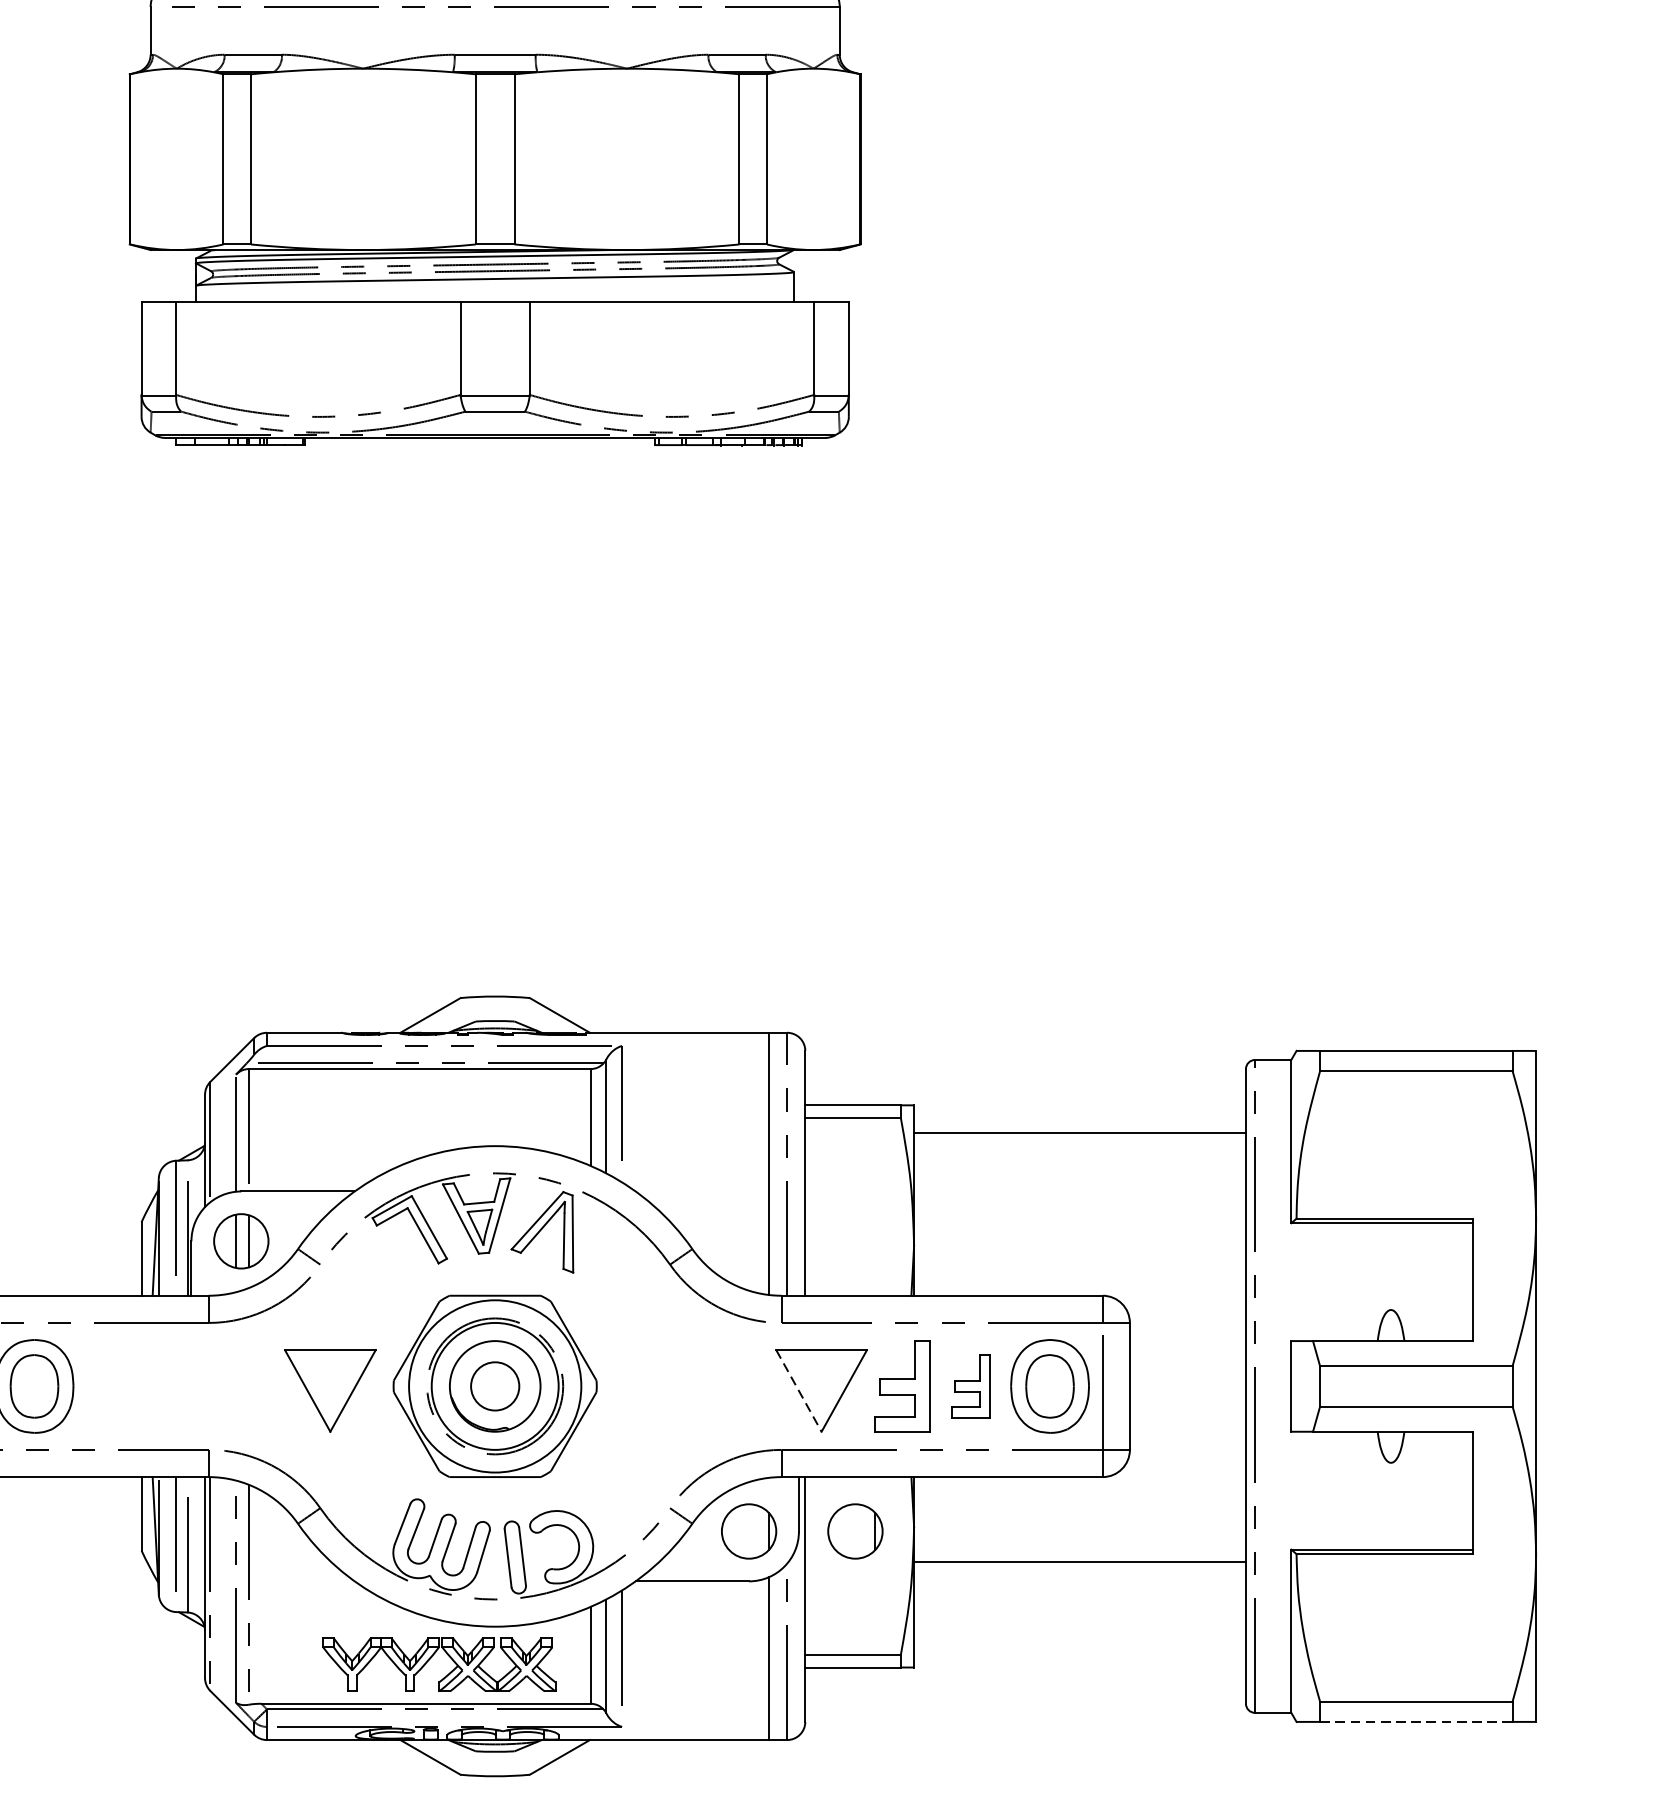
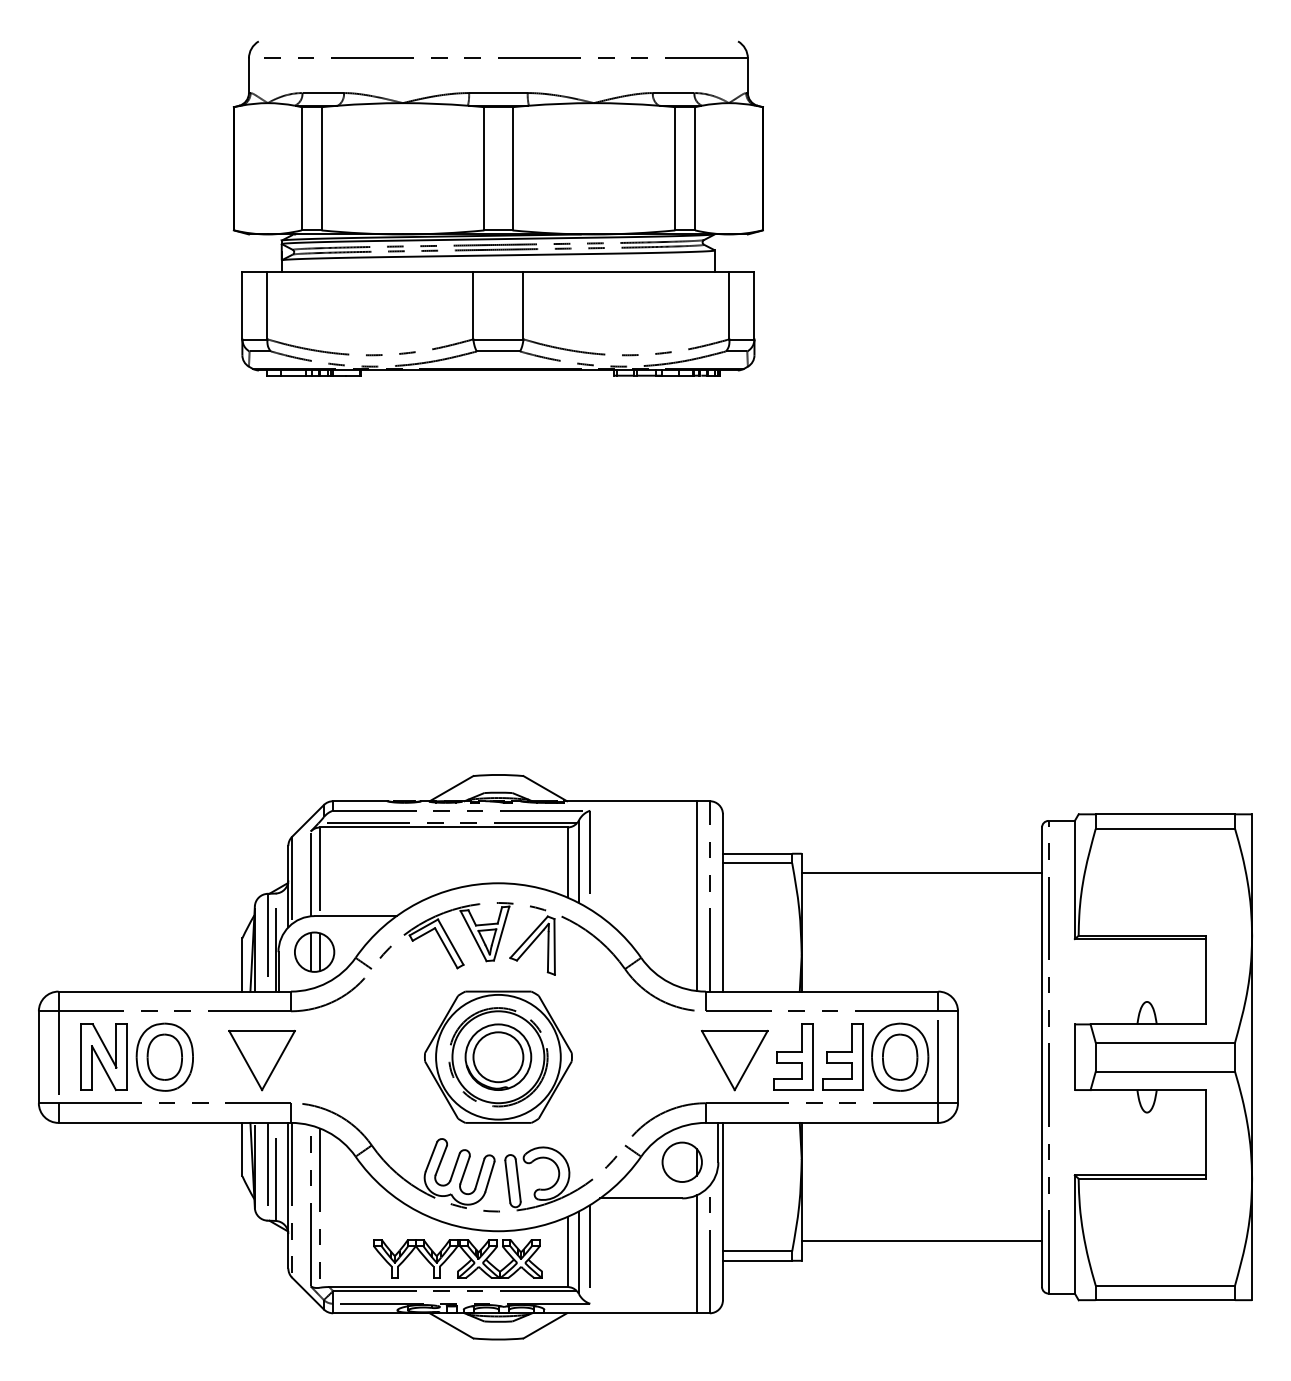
part: (970, 1385) -> (842, 1056), size x1.43
circle: (495, 1386) -> (498, 1057), size x1.43
part: (329, 1390) -> (261, 1060), moved
line: (799, 1390) -> (718, 1060), dashed -> solid
part: (854, 1530) -> (758, 1161), removed
line: (1079, 1562) -> (921, 1241), moved
line: (1416, 1722) -> (1165, 1300), dashed -> solid

